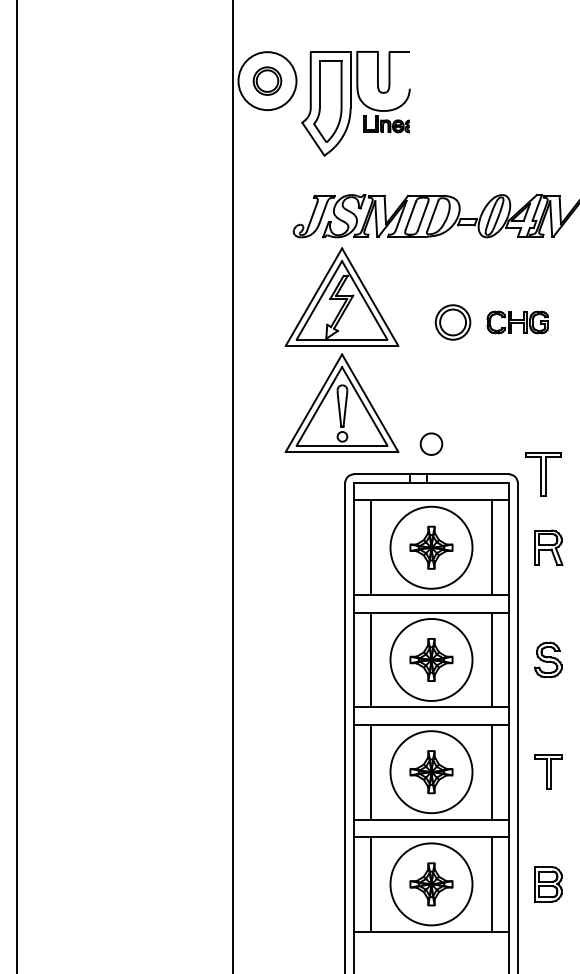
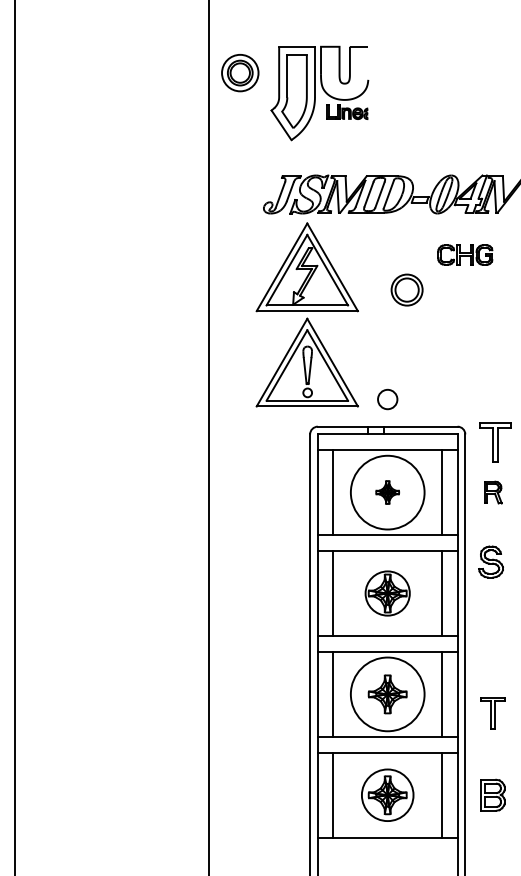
circle: (267, 81) -> (240, 73), size x0.7
part: (517, 322) -> (465, 255), moved
part: (543, 474) -> (495, 442), moved
part: (431, 547) -> (387, 492), size x0.6
part: (548, 547) -> (492, 492), size x0.7
circle: (431, 659) -> (387, 593), size x0.6
part: (548, 659) -> (491, 561), moved
part: (548, 771) -> (492, 712), moved
circle: (431, 884) -> (387, 795), size x0.7

